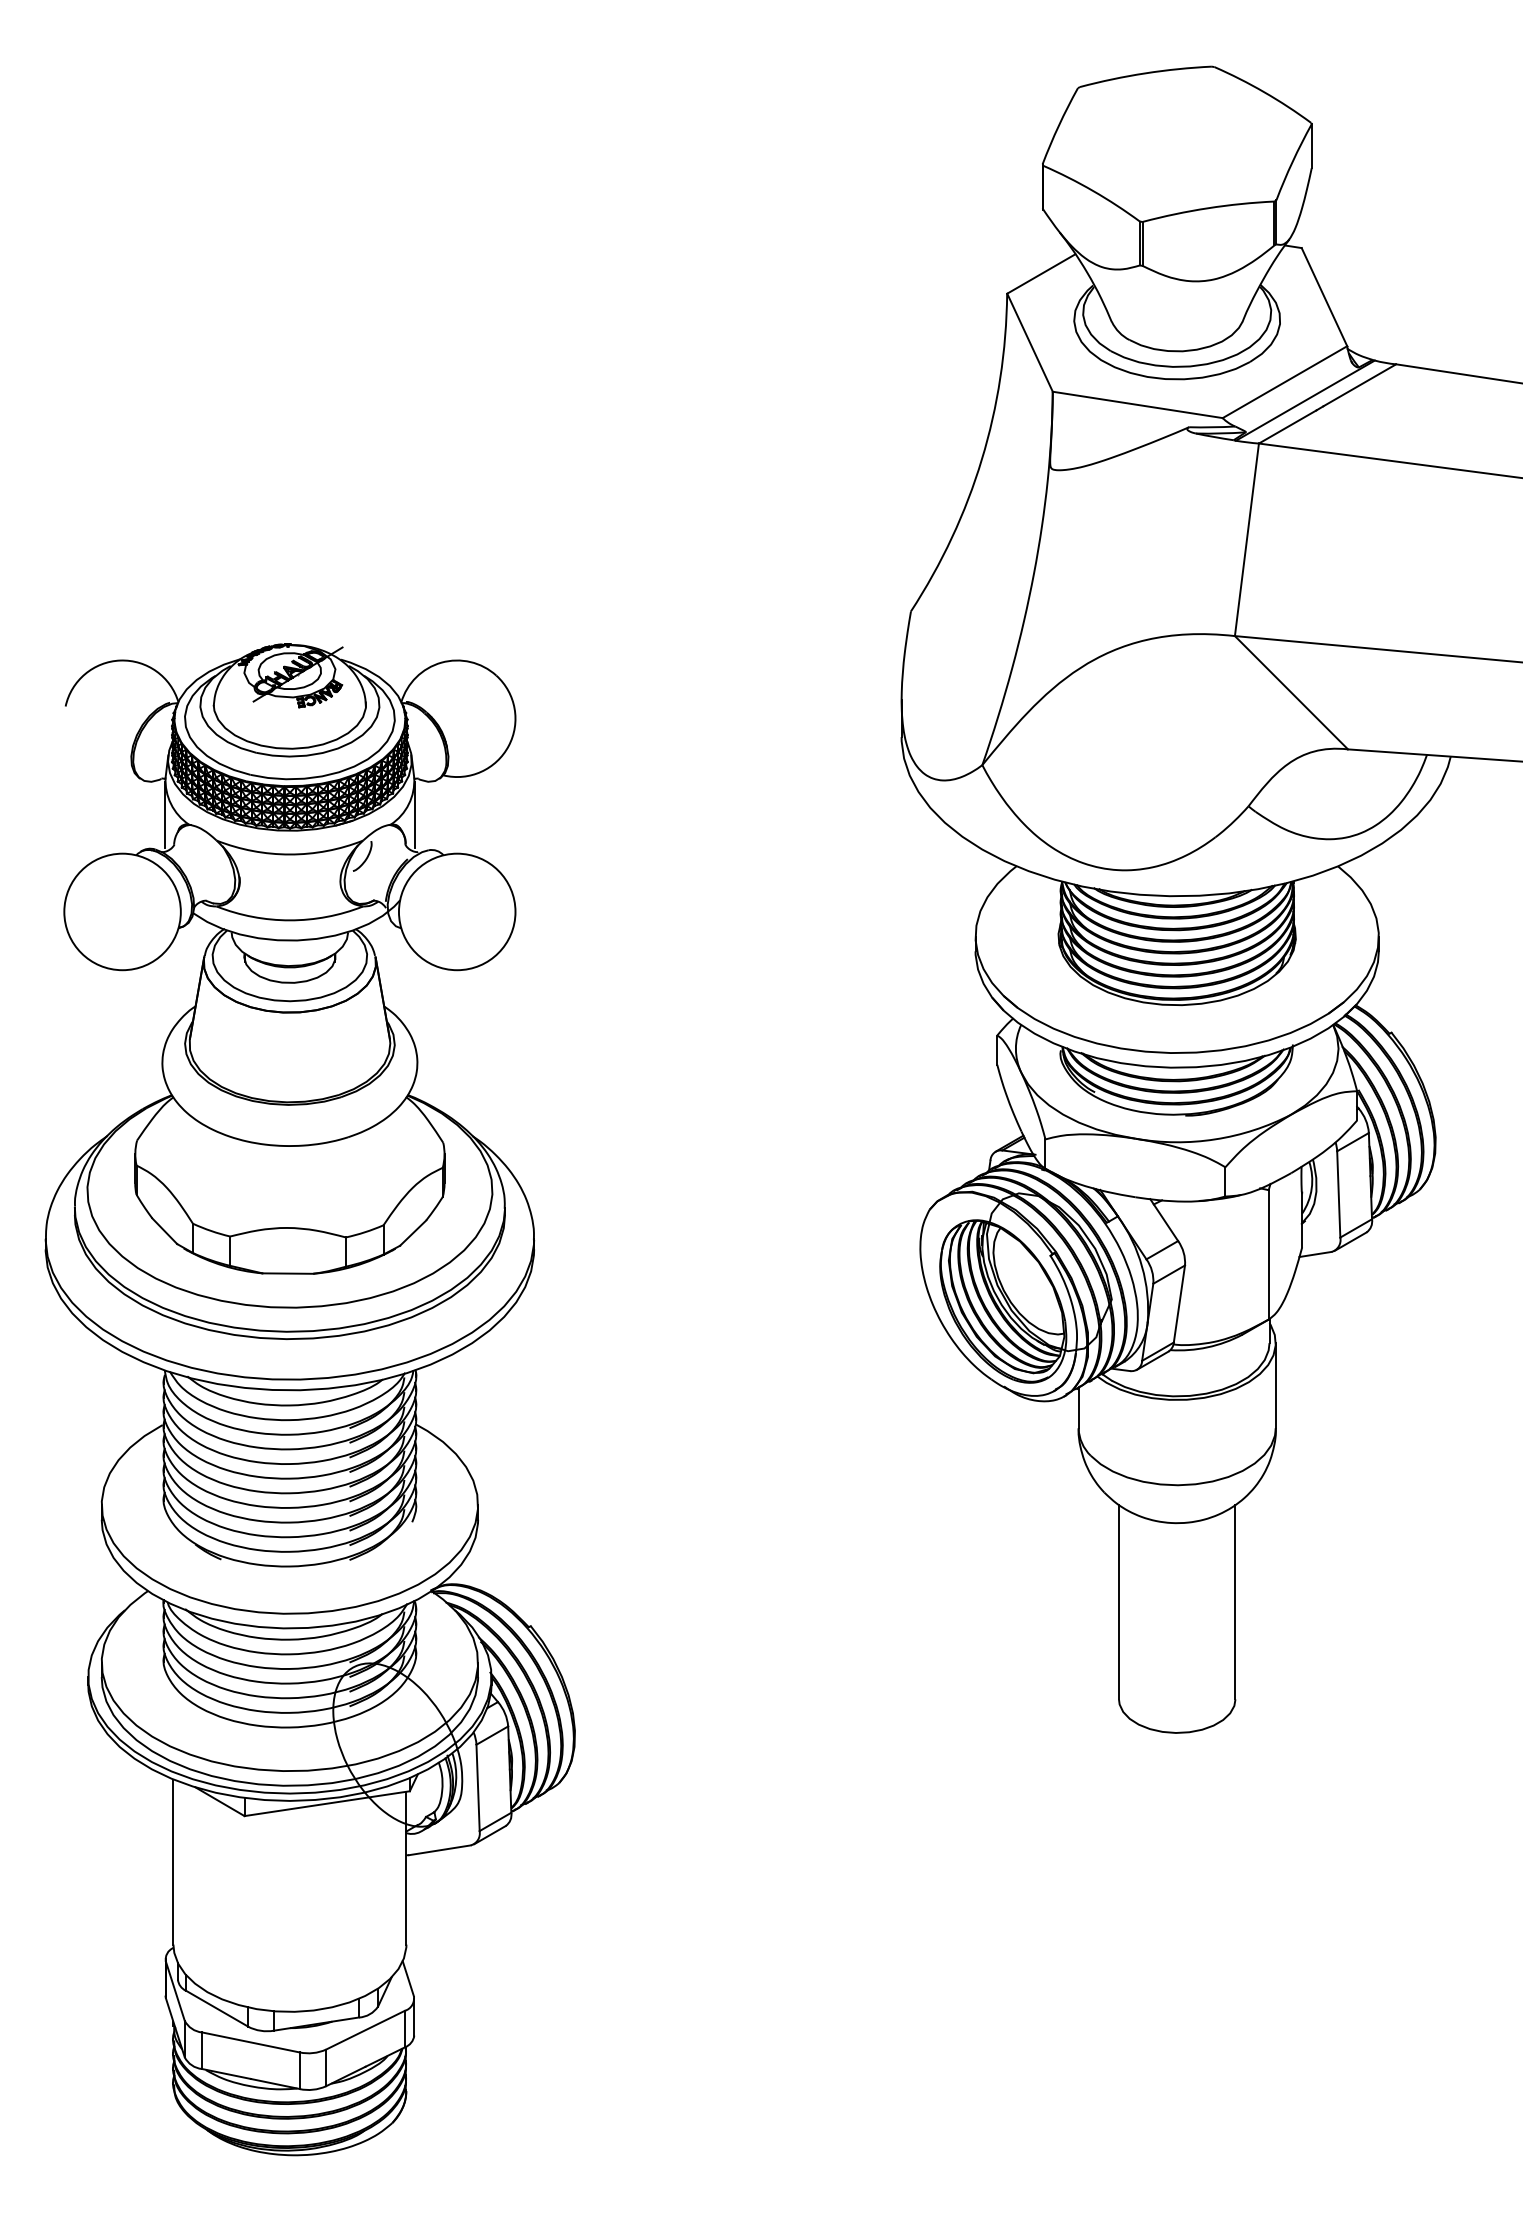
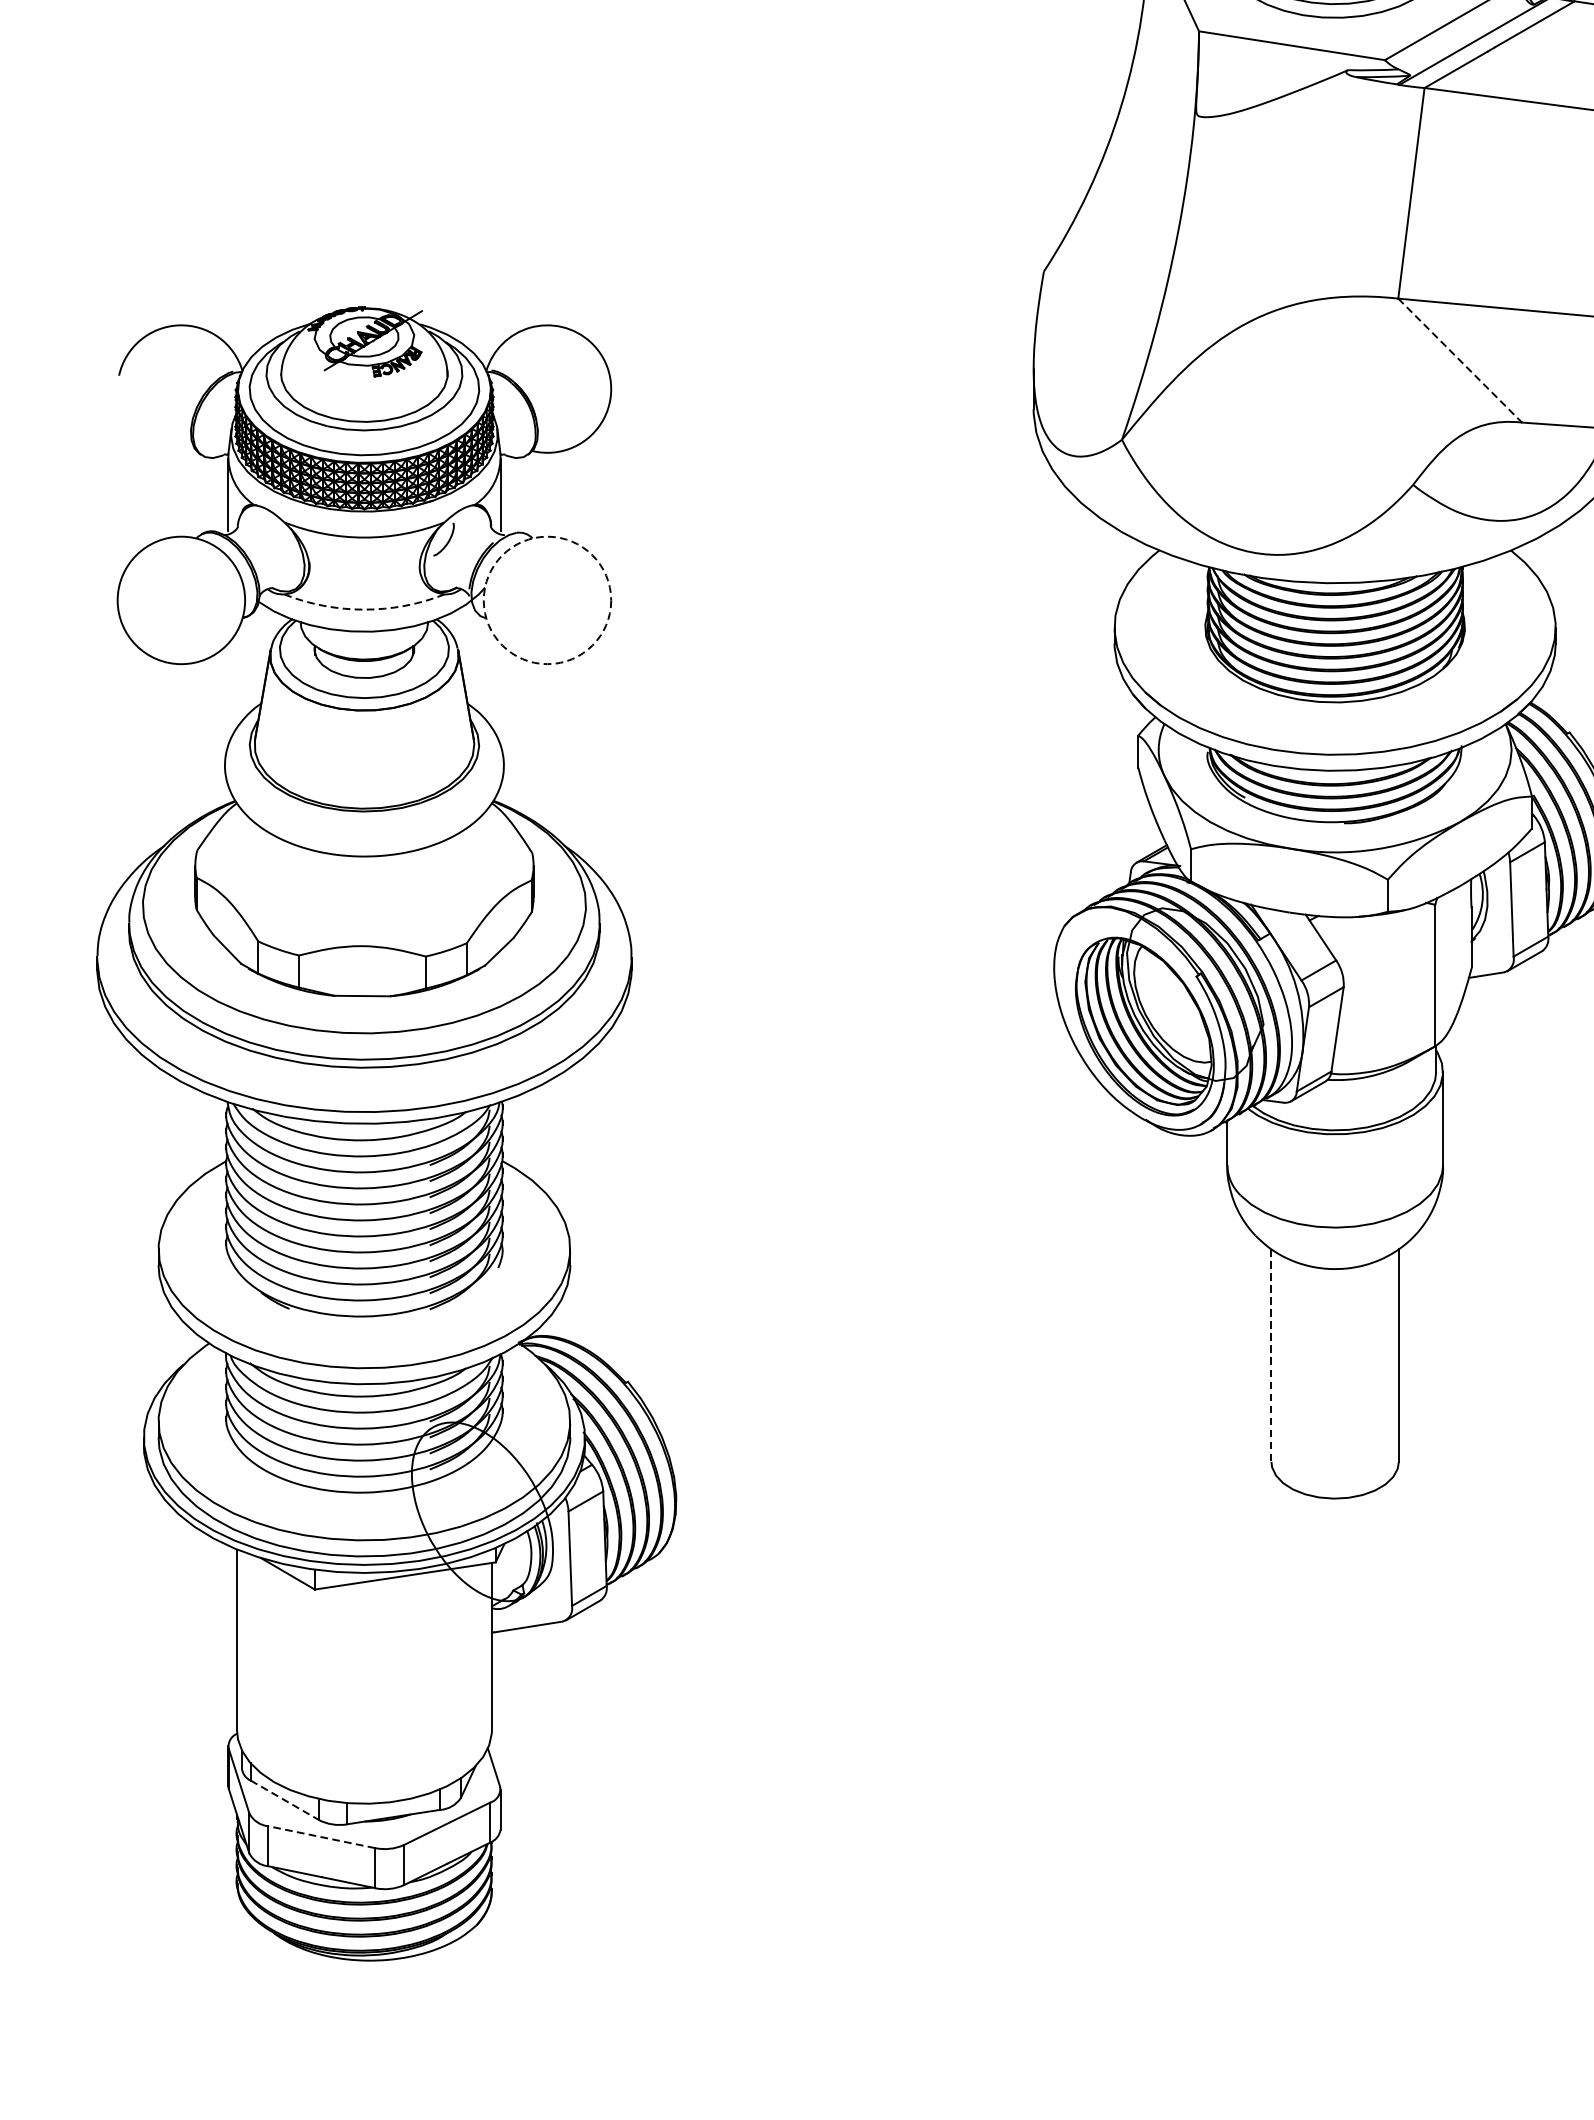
line: (1291, 693) -> (1460, 361), solid -> dashed
circle: (456, 911) -> (546, 599), solid -> dashed
arc: (289, 920) -> (363, 609), solid -> dashed
line: (1118, 1602) -> (1270, 1355), solid -> dashed
line: (217, 2008) -> (285, 1800), solid -> dashed
line: (250, 2042) -> (321, 1837), solid -> dashed

